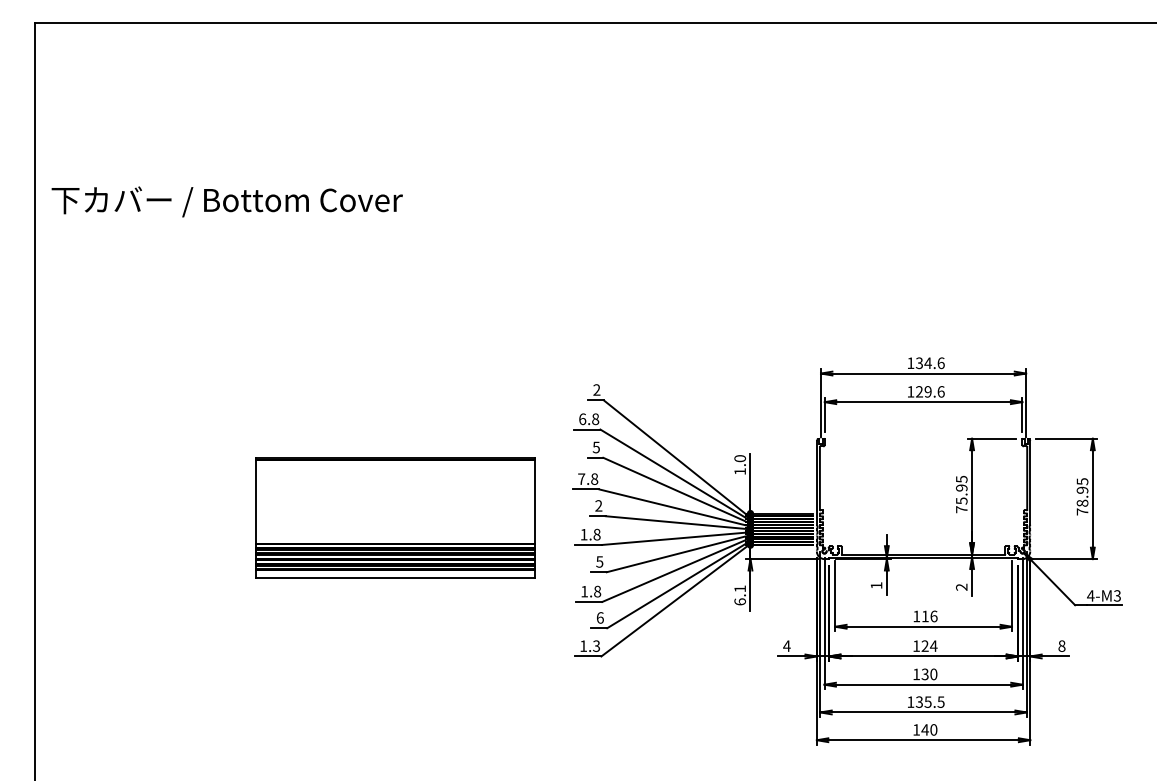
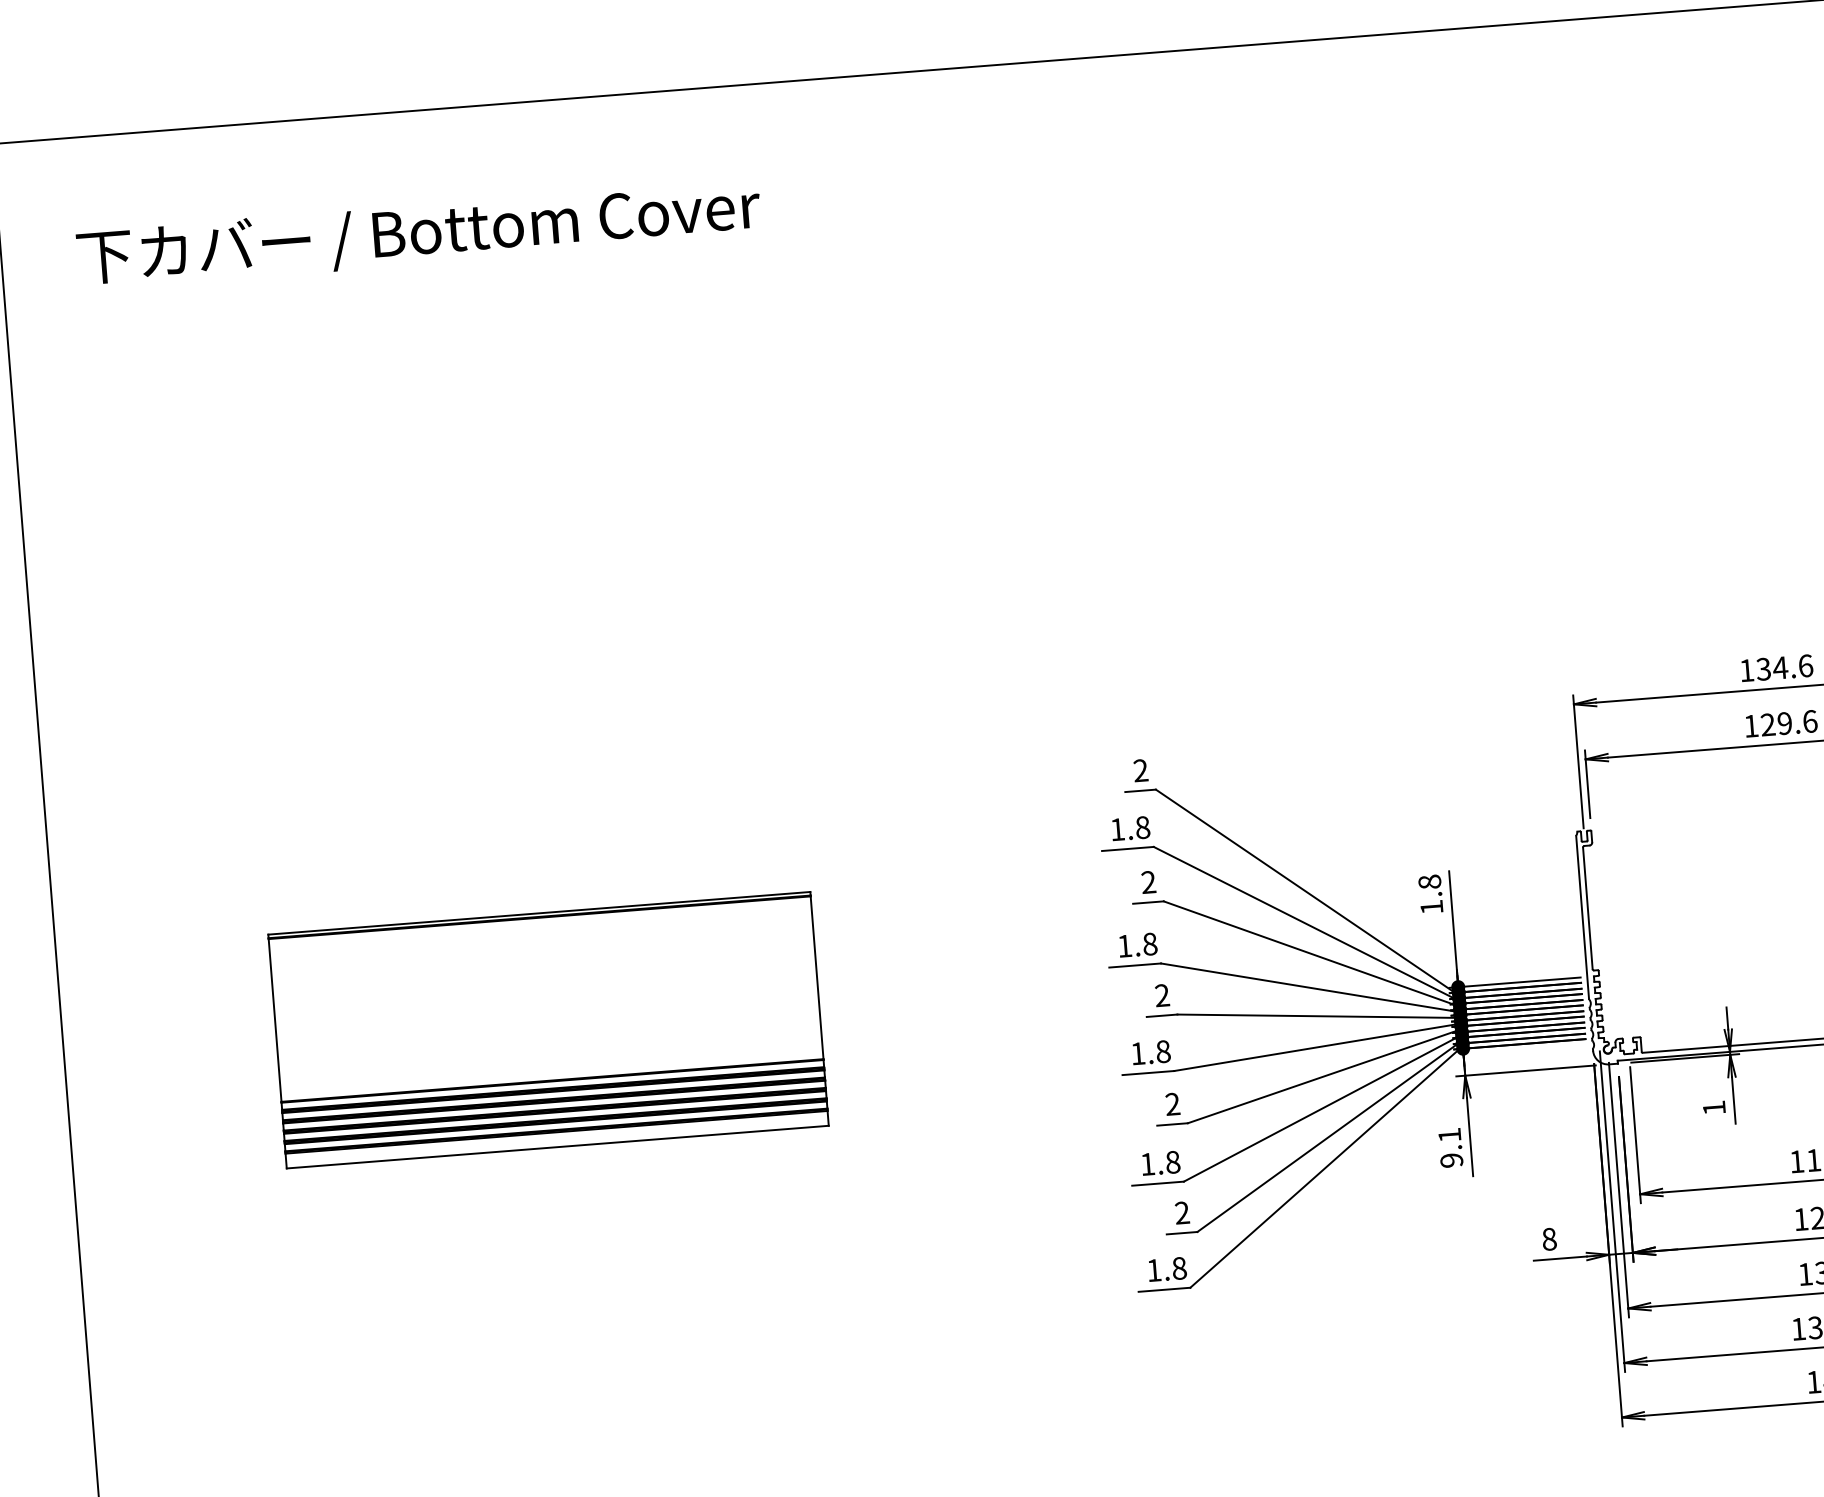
text: (226, 201) -> (417, 234), moved
text: (582, 419) -> (1117, 830), 6.8 -> 1.8
text: (595, 447) -> (1146, 882), 5 -> 2
text: (740, 458) -> (1430, 881), 1.0 -> 1.8
text: (581, 478) -> (1124, 944), 7.8 -> 1.8
part: (395, 517) -> (548, 1029), moved
text: (599, 561) -> (1172, 1103), 5 -> 2
text: (739, 601) -> (1450, 1159), 6.1 -> 9.1
text: (599, 617) -> (1180, 1212), 6 -> 2
text: (596, 645) -> (1179, 1267), 1.3 -> 1.8
text: (786, 645) -> (1548, 1238), 4 -> 8

